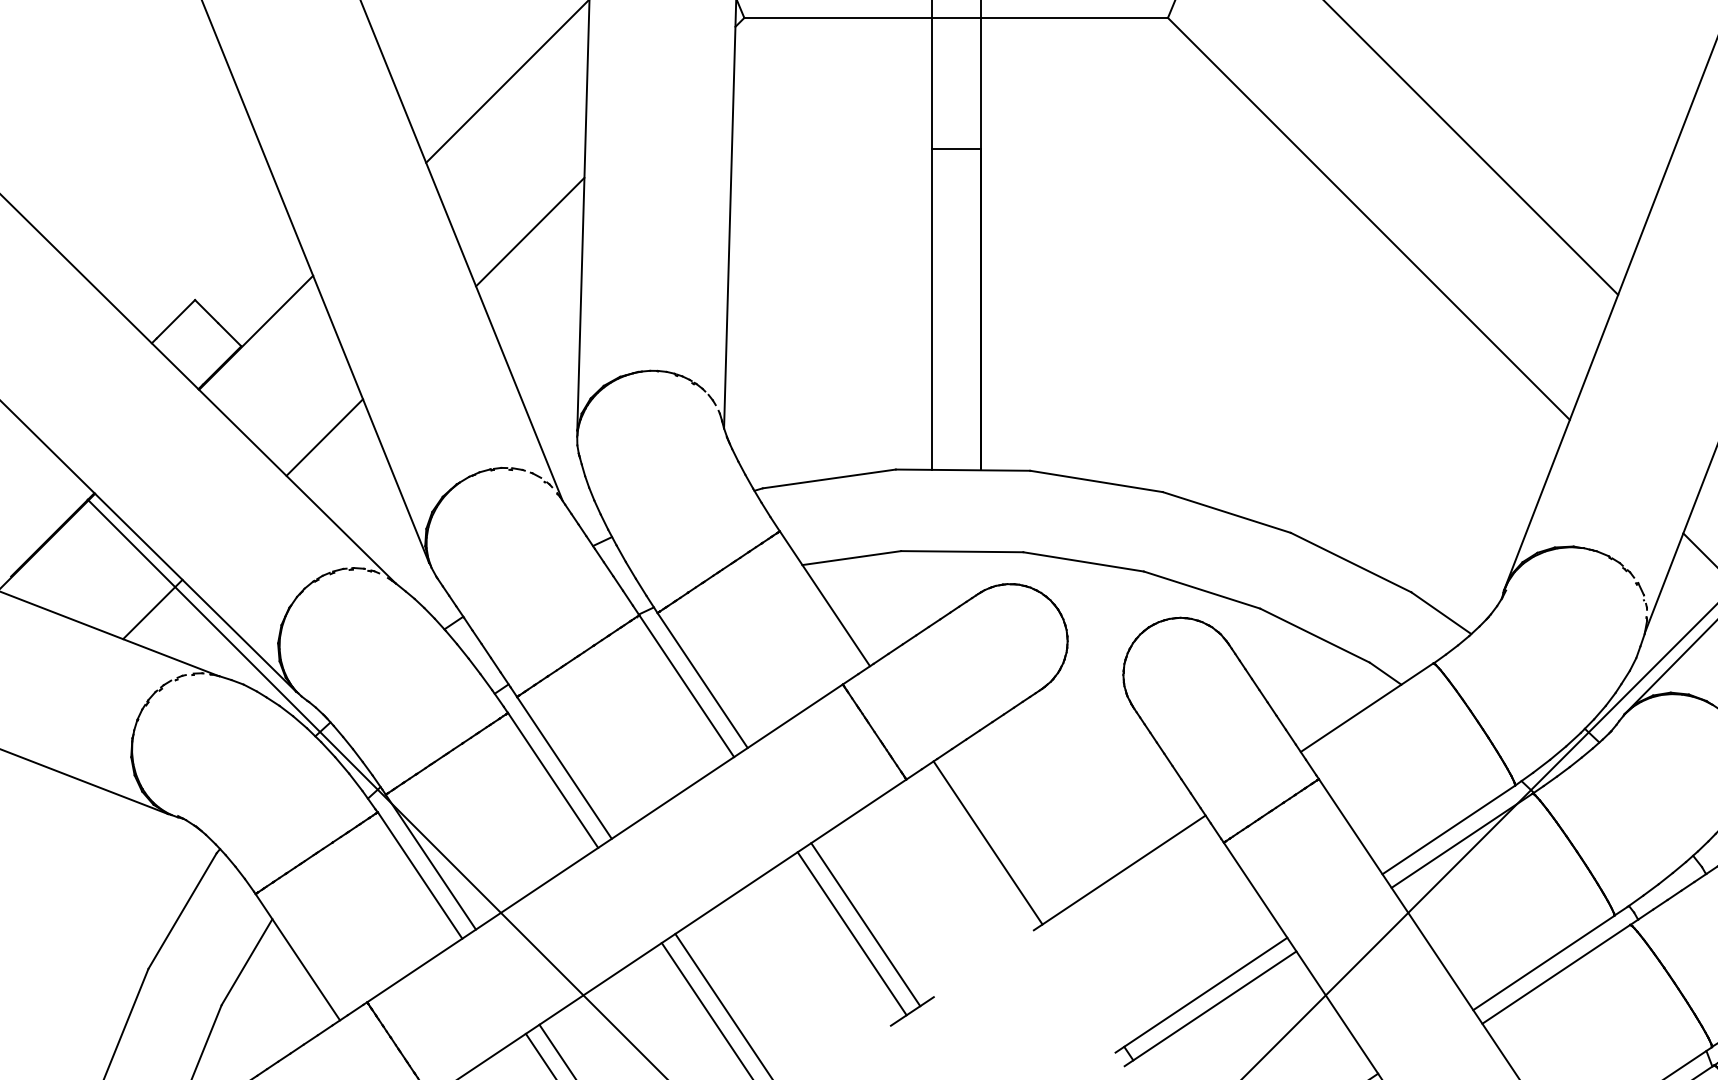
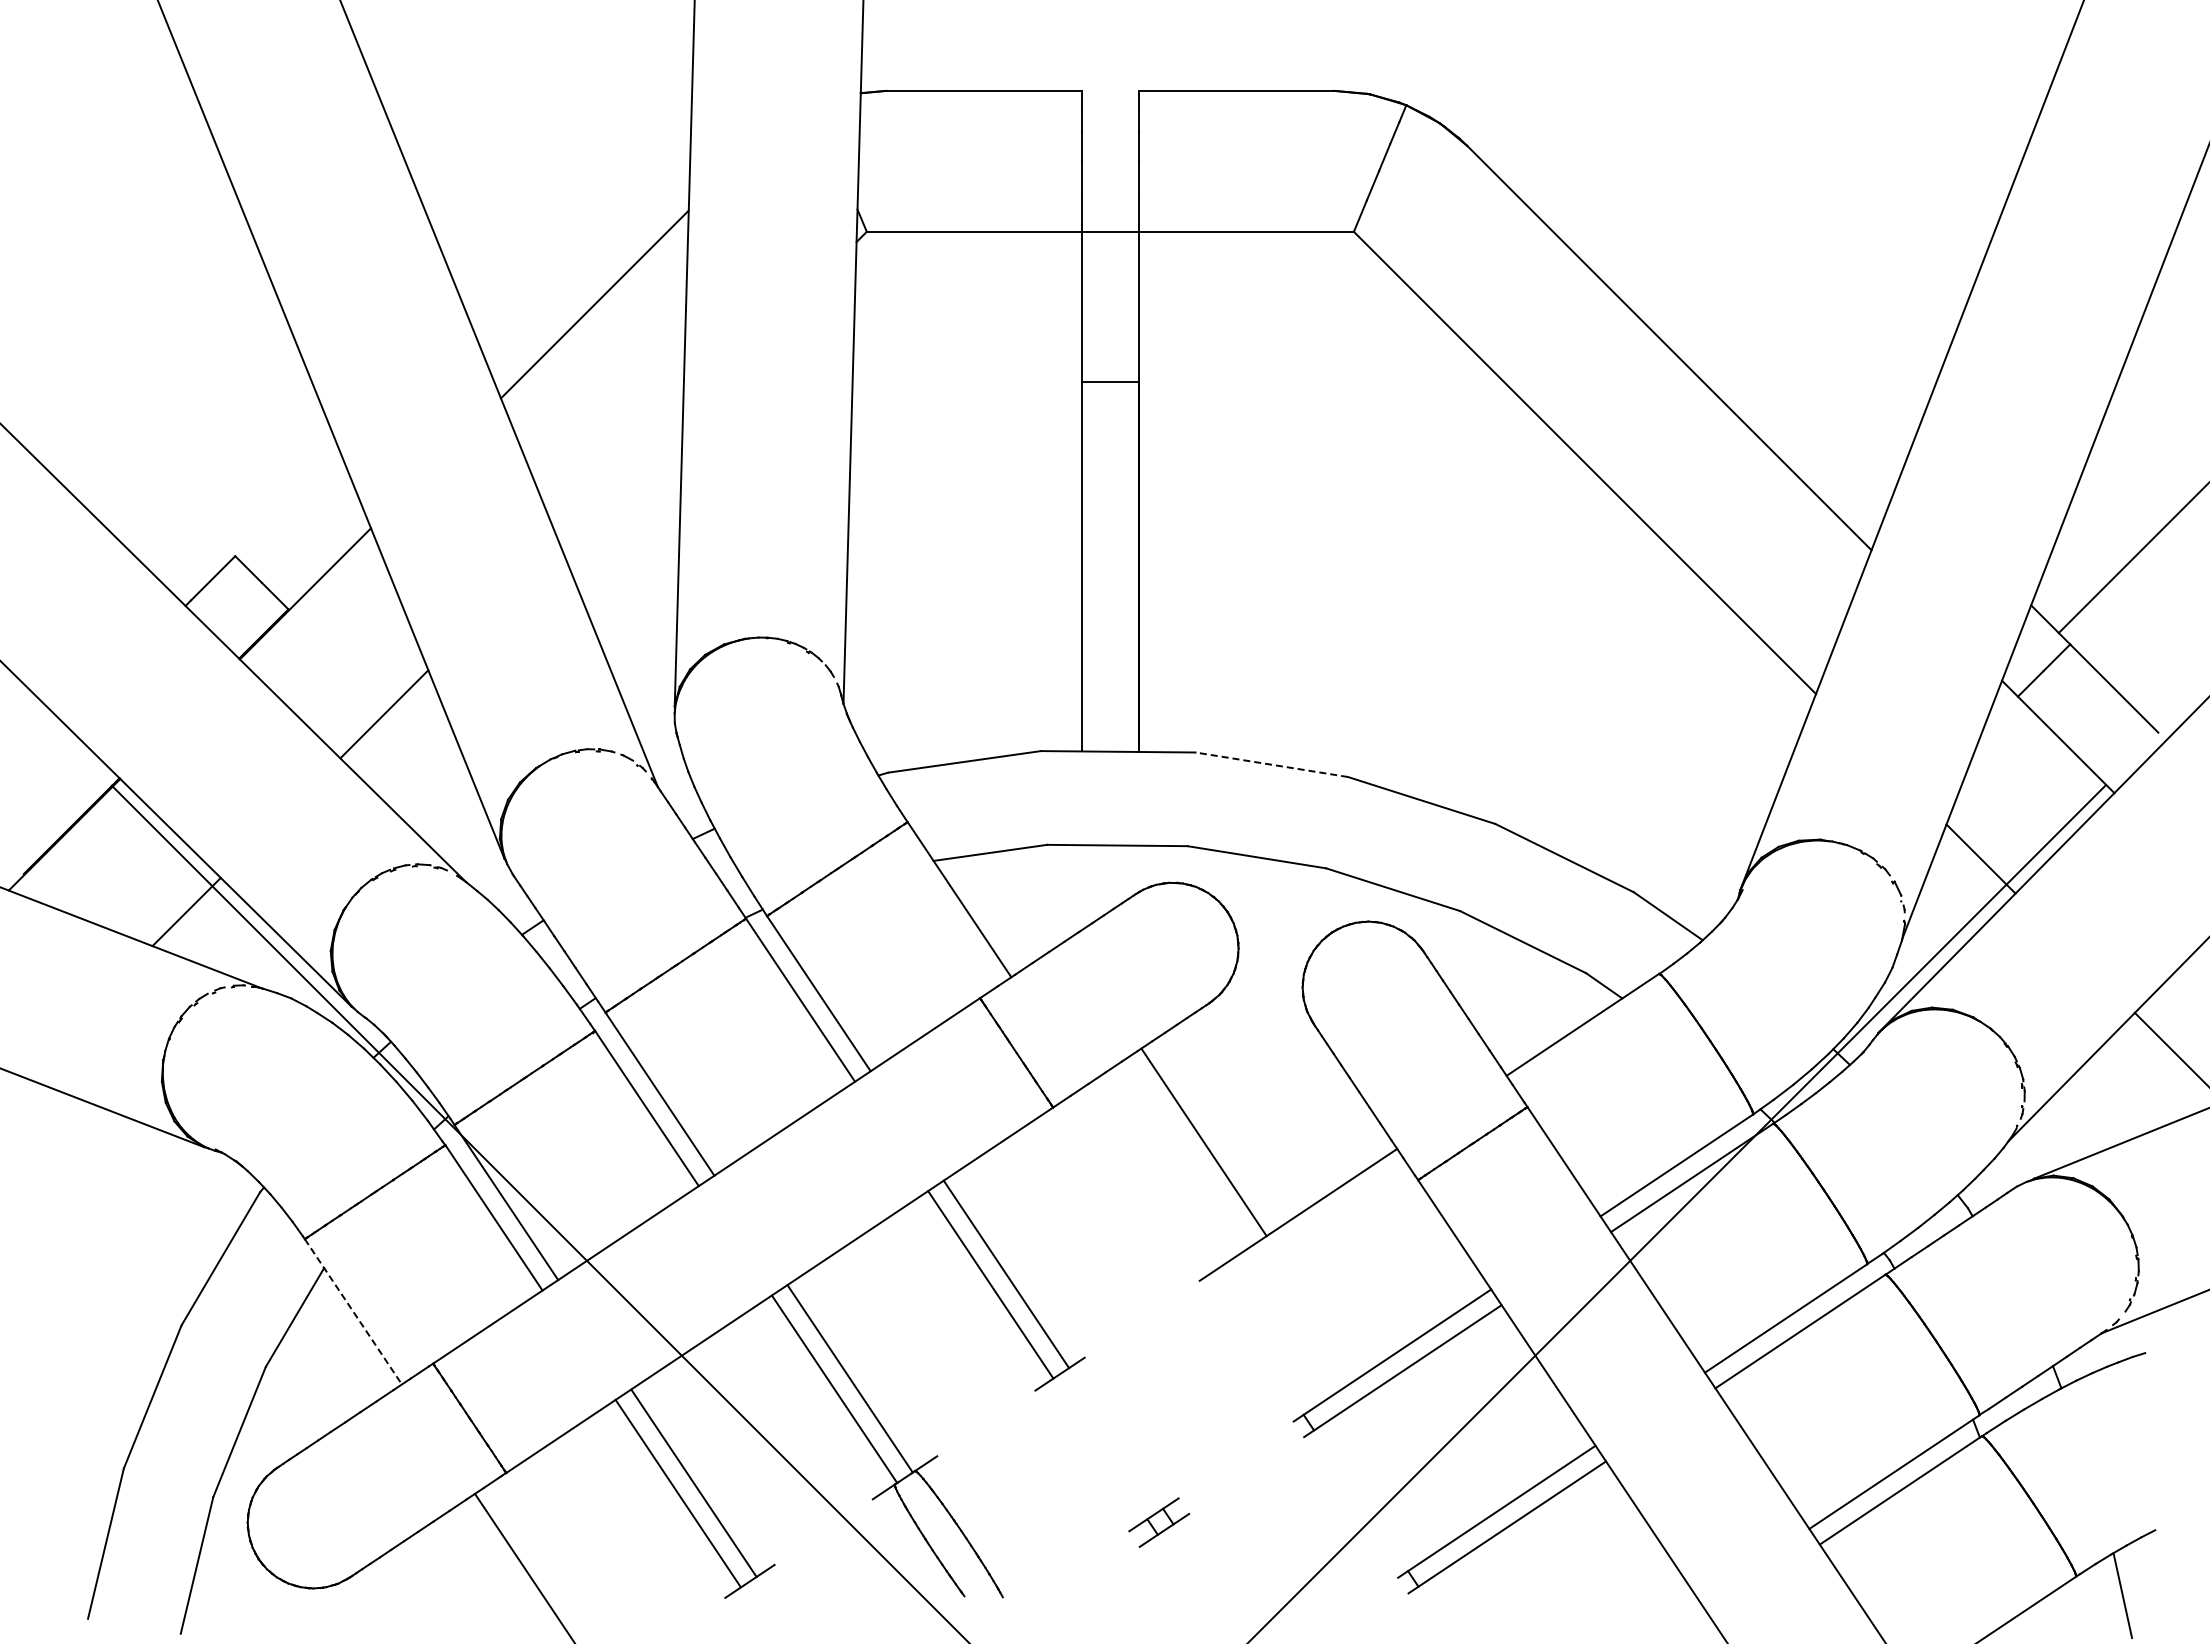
line: (530, 231) -> (620, 477), removed
line: (1096, 481) -> (1271, 764), solid -> dashed
line: (987, 843) -> (1203, 1142), moved
line: (297, 957) -> (353, 1312), solid -> dashed

